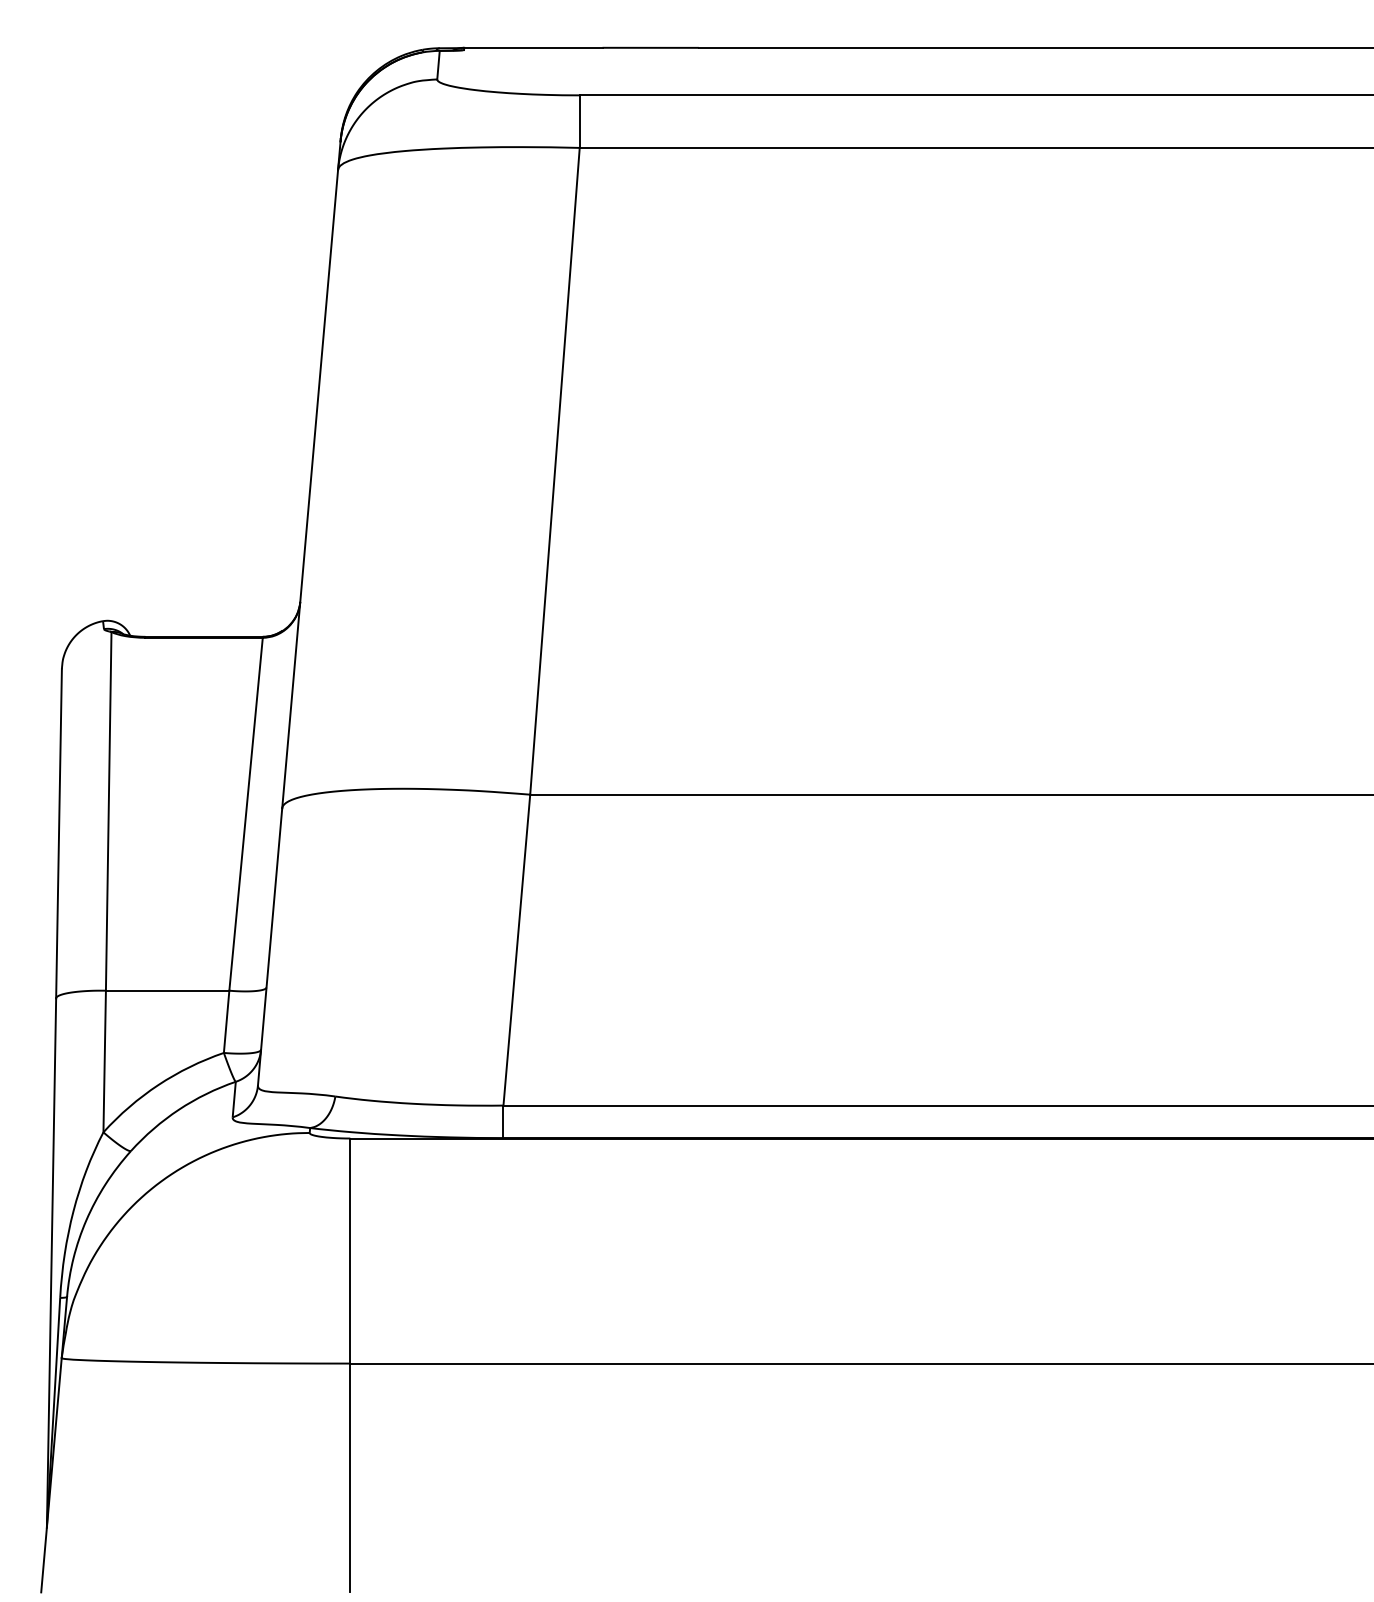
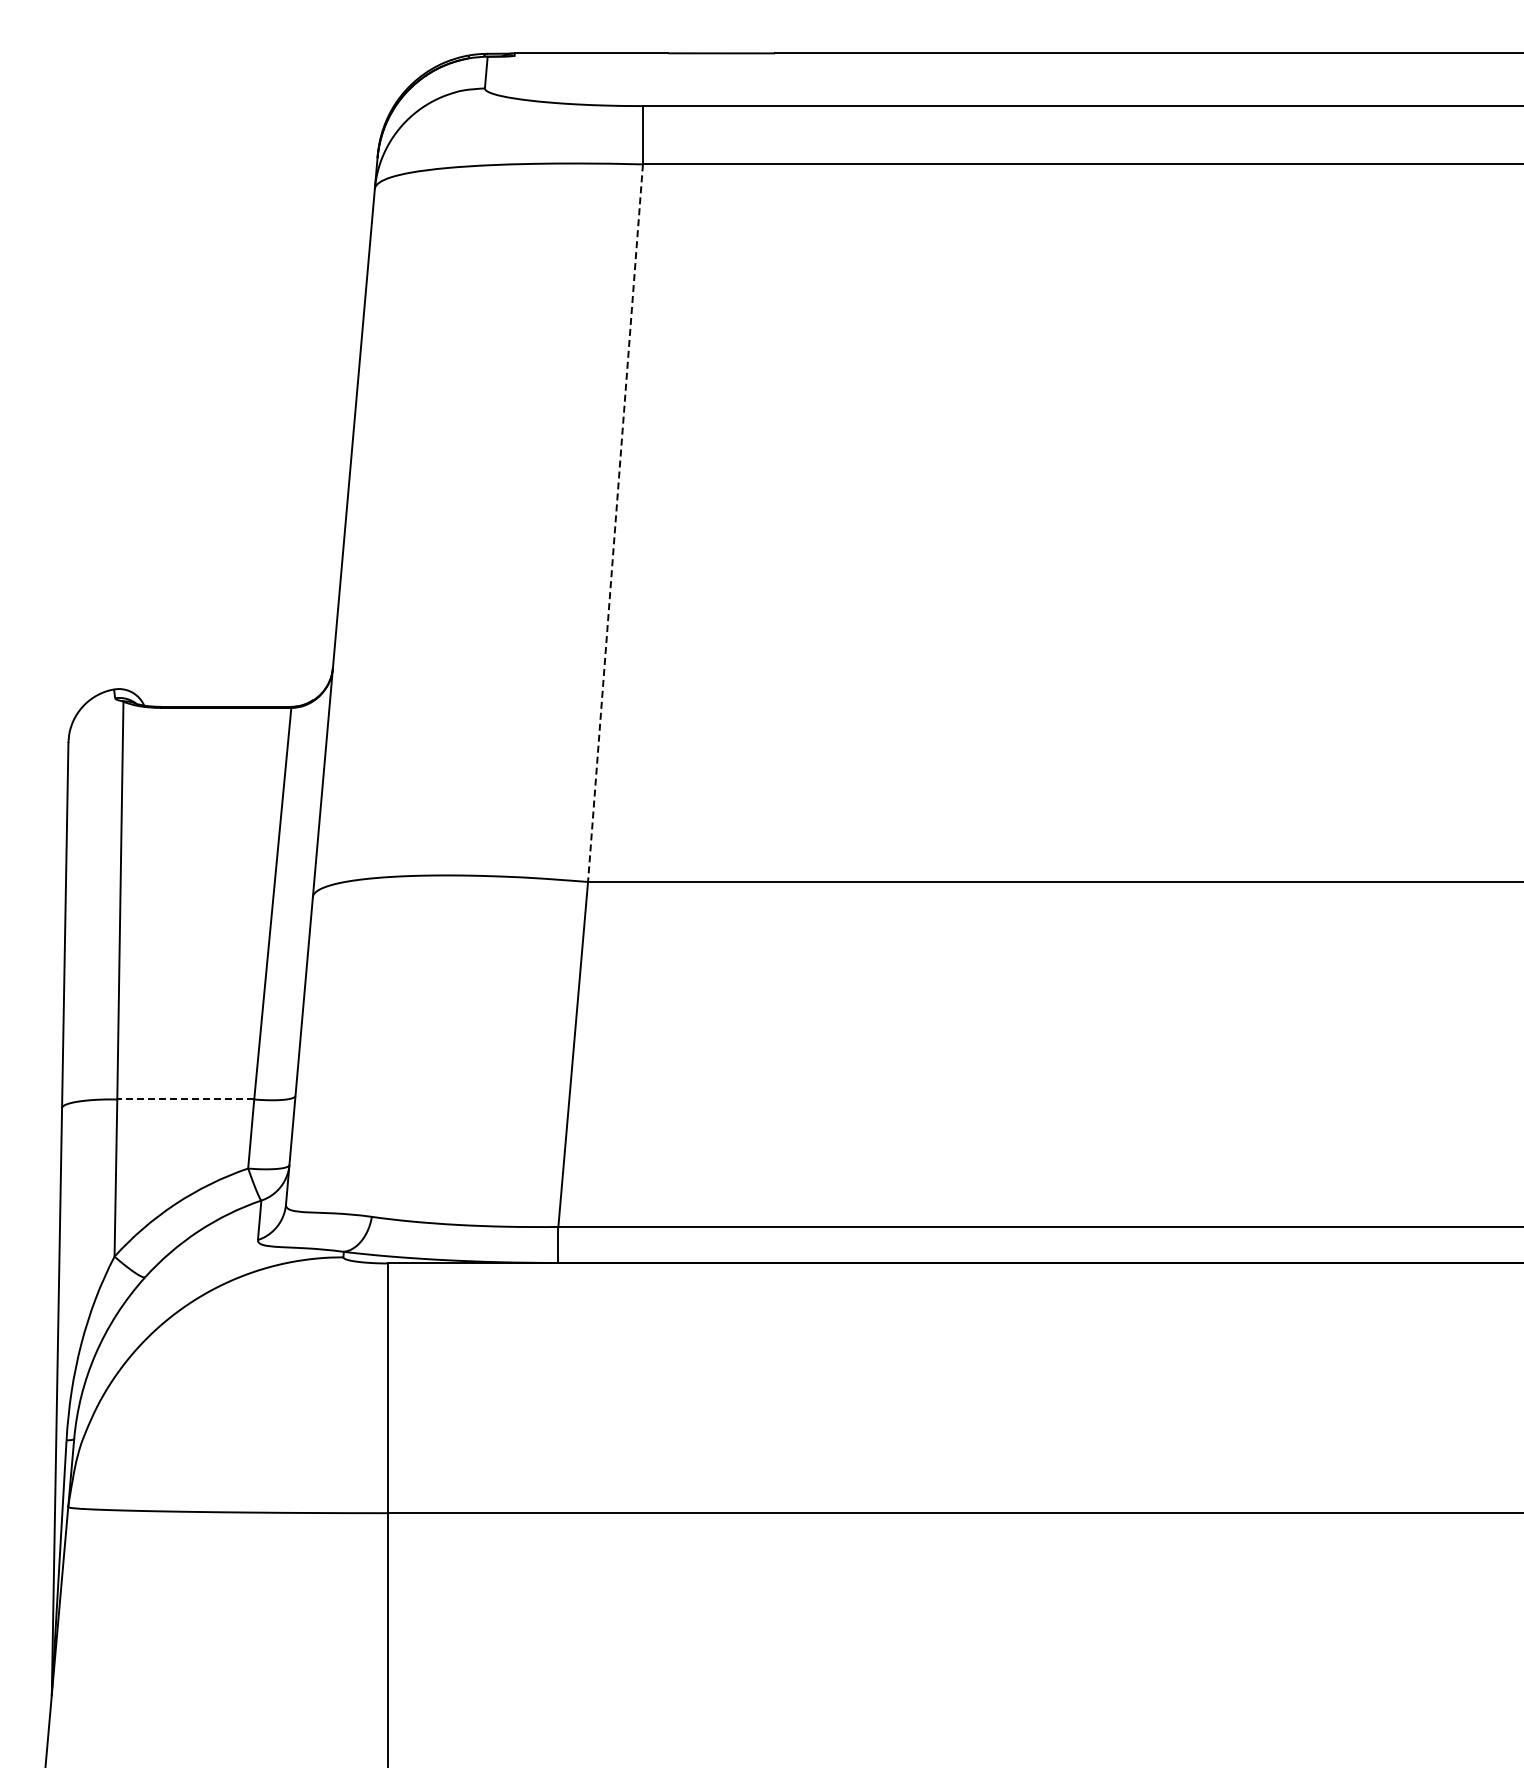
line: (554, 471) -> (615, 523), solid -> dashed
line: (167, 990) -> (185, 1099), solid -> dashed

